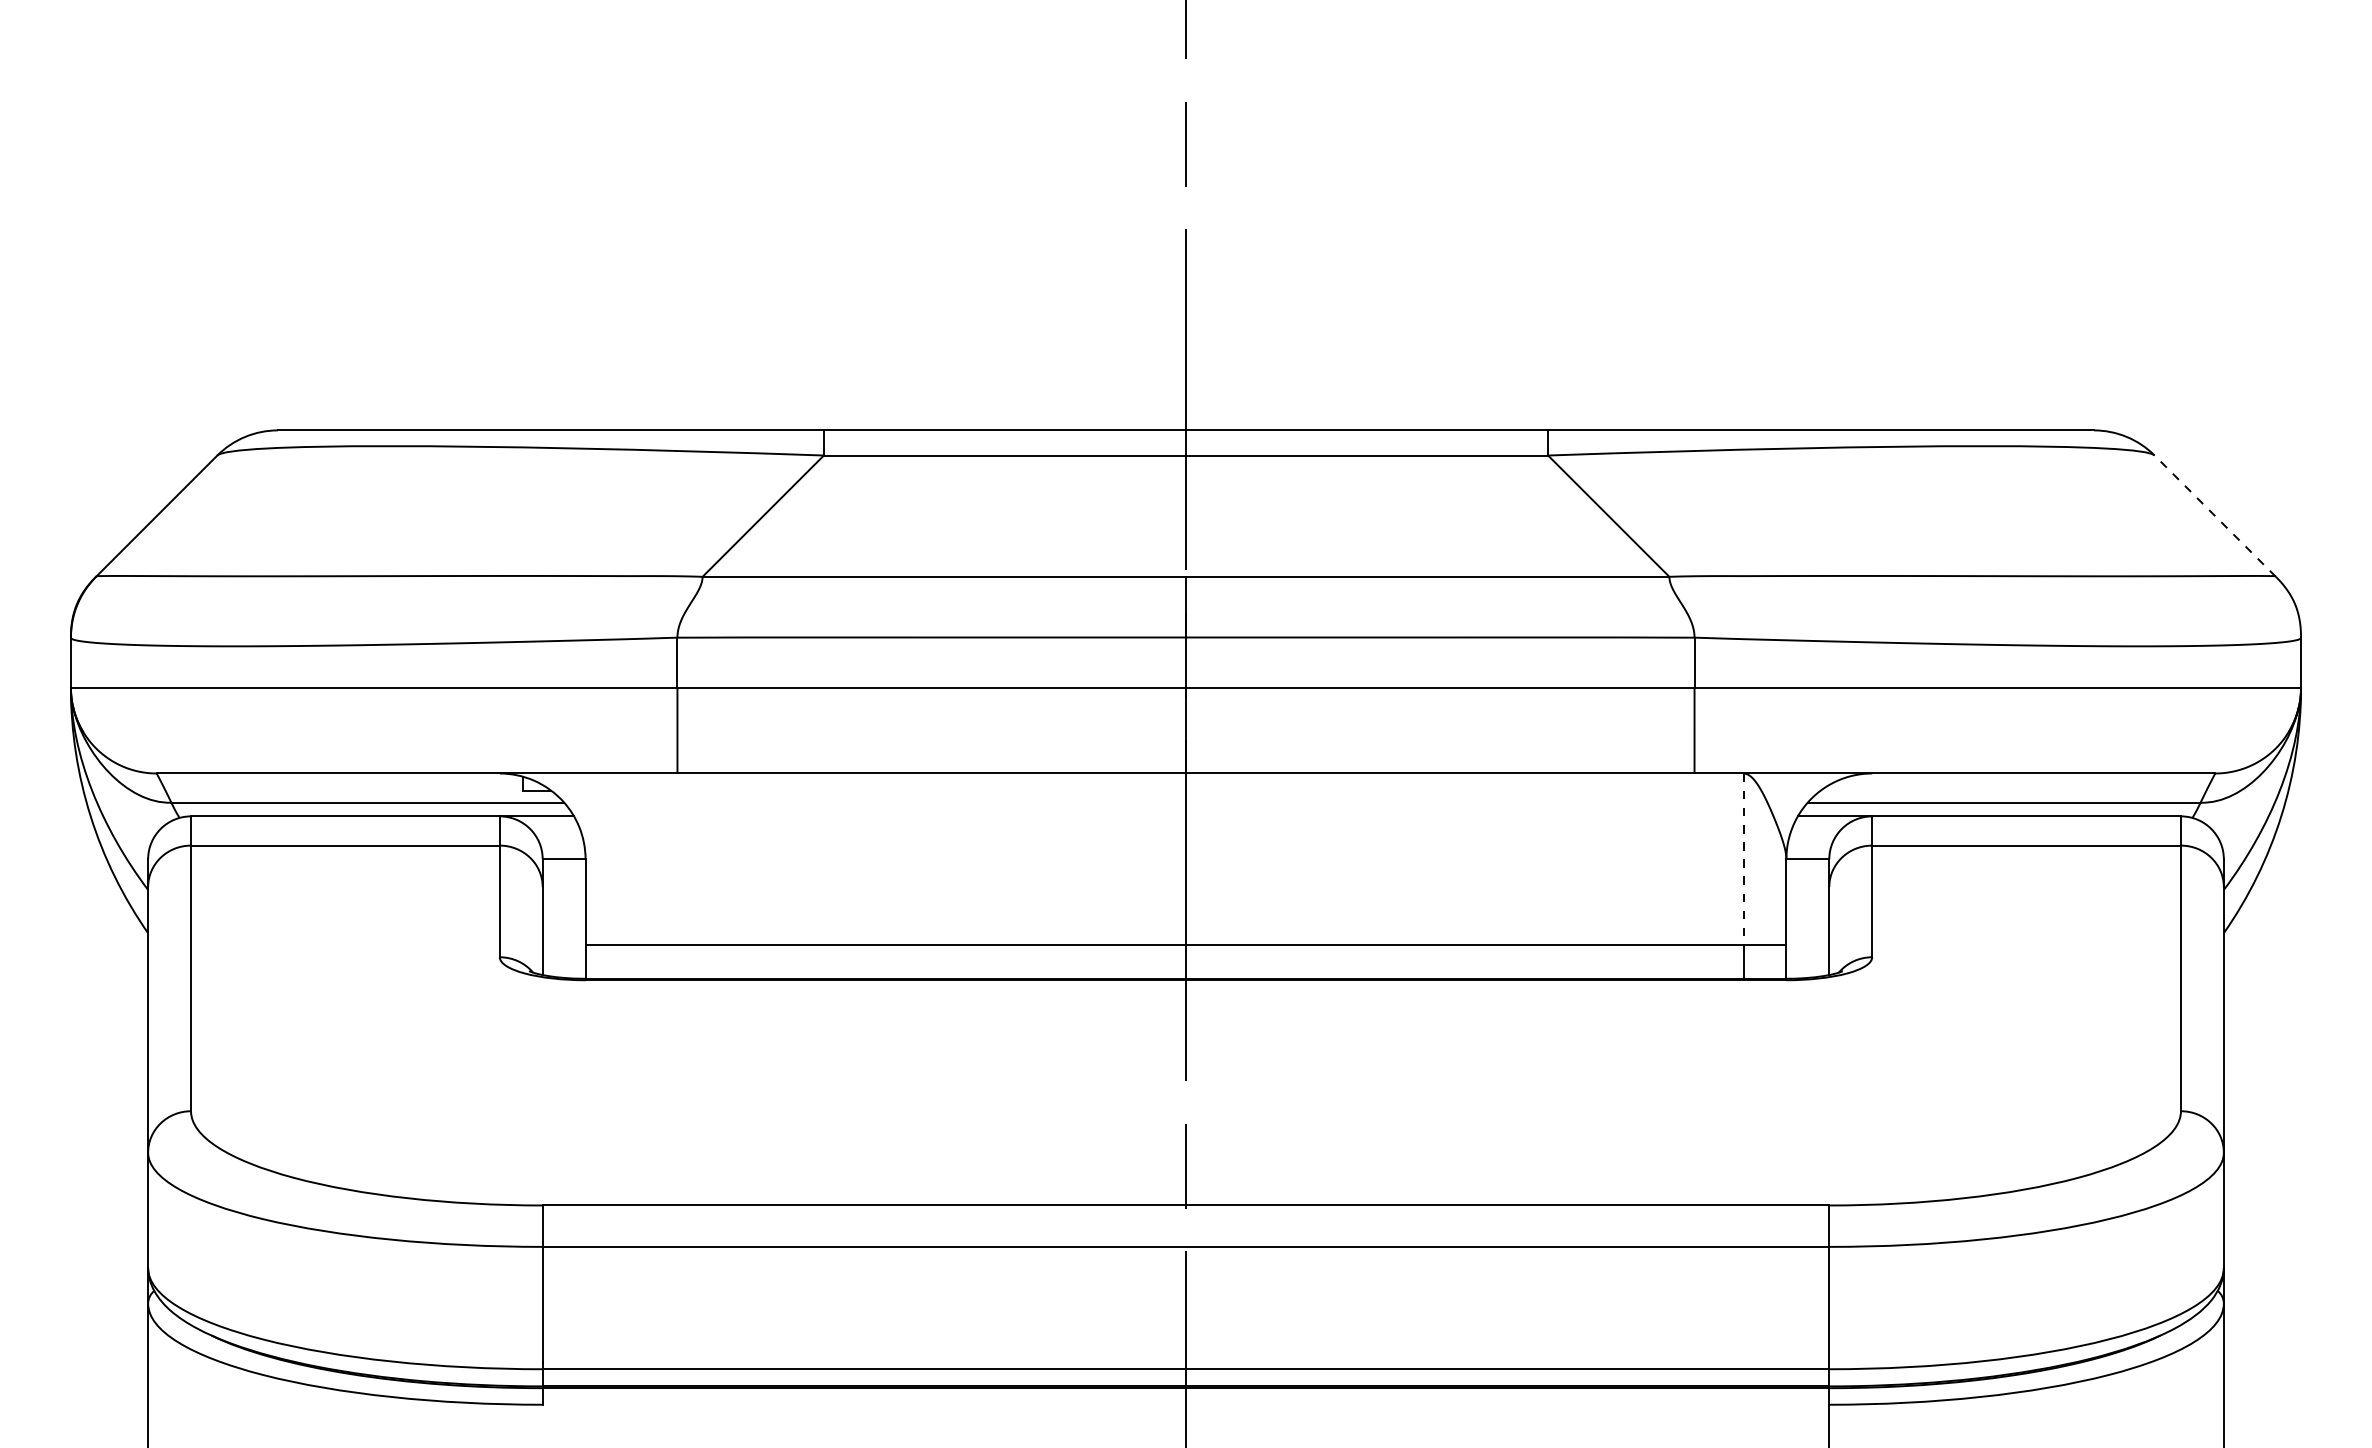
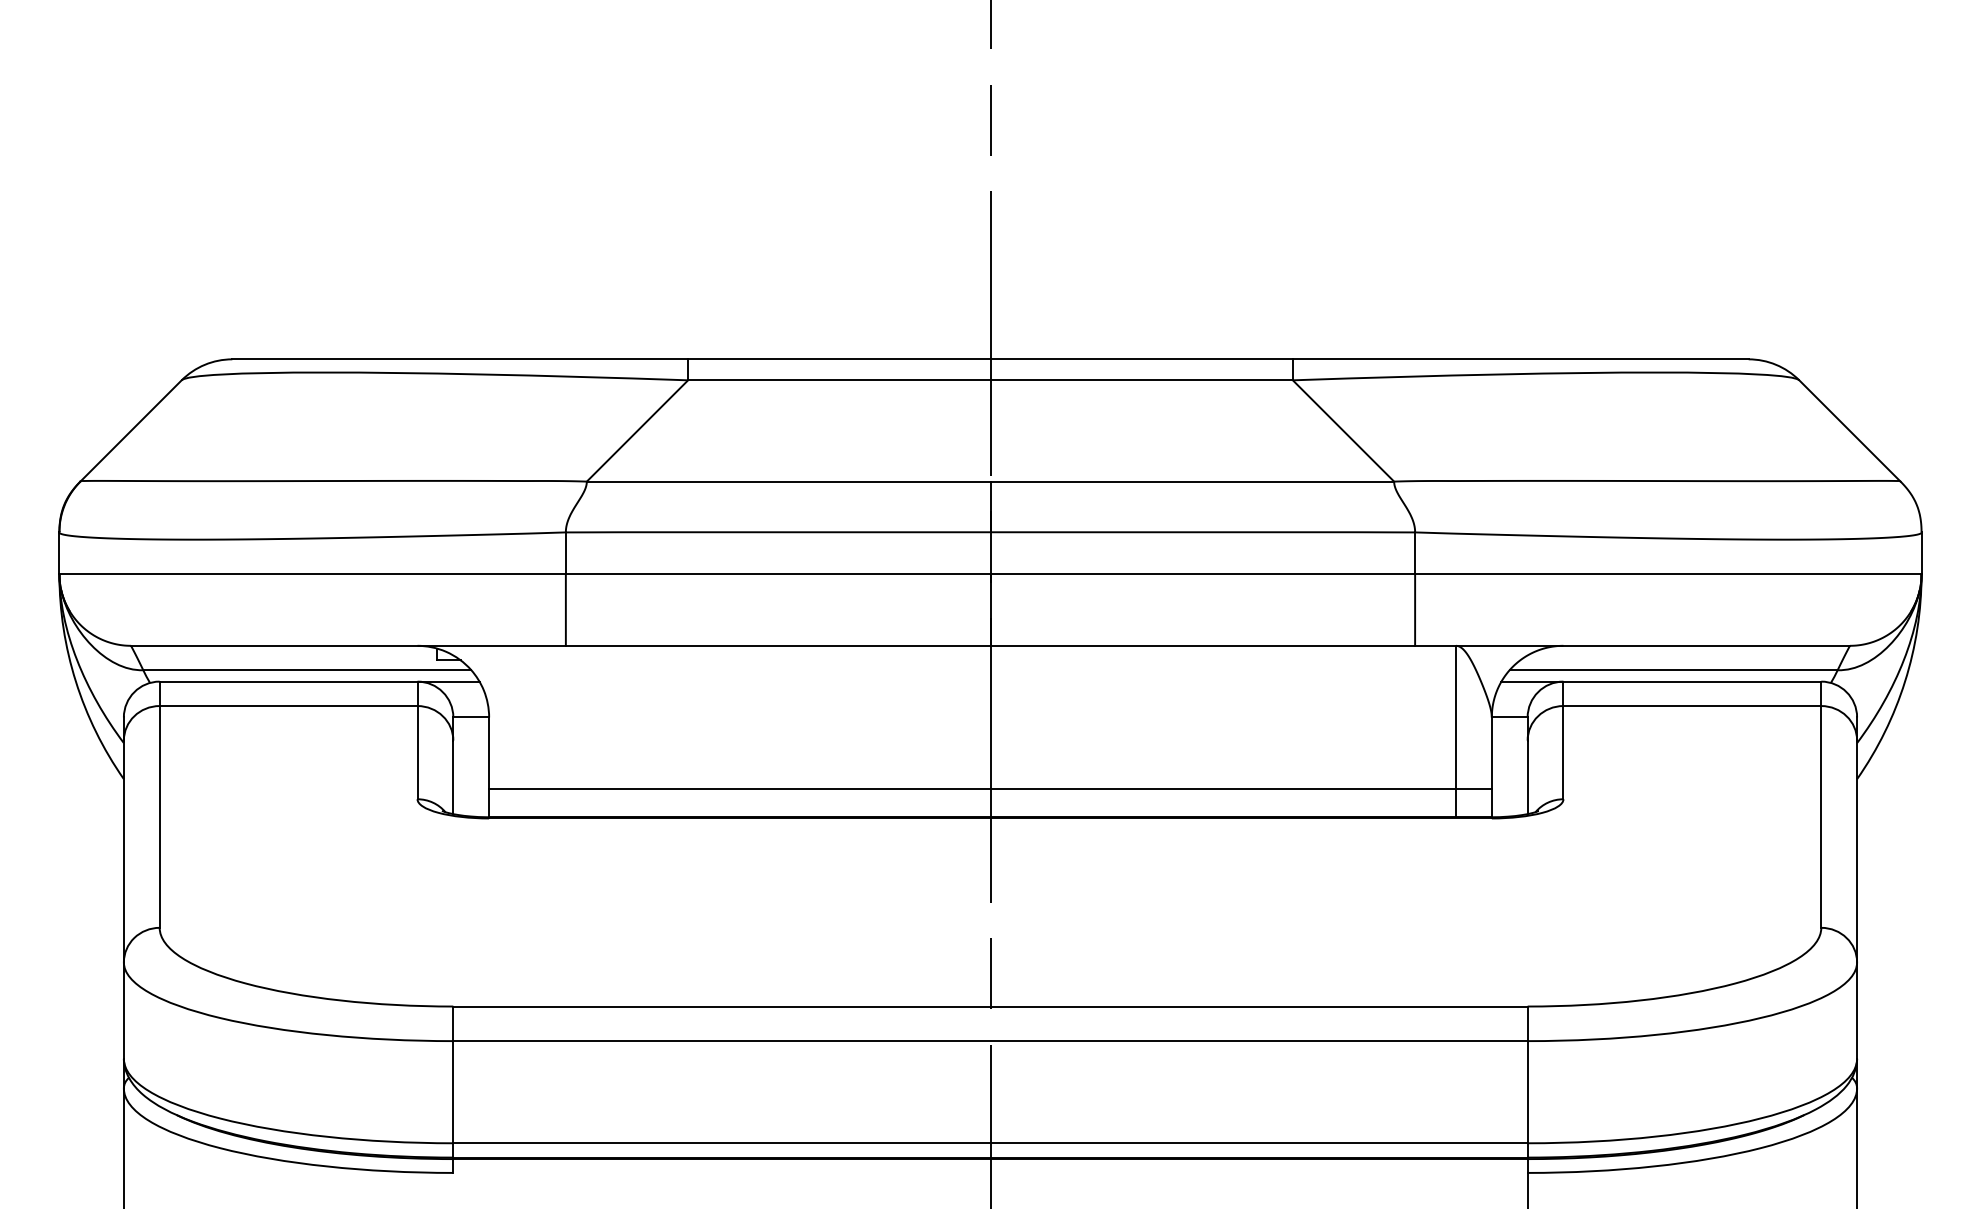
line: (2214, 515) -> (1849, 430), dashed -> solid
line: (1744, 859) -> (1456, 717), dashed -> solid

